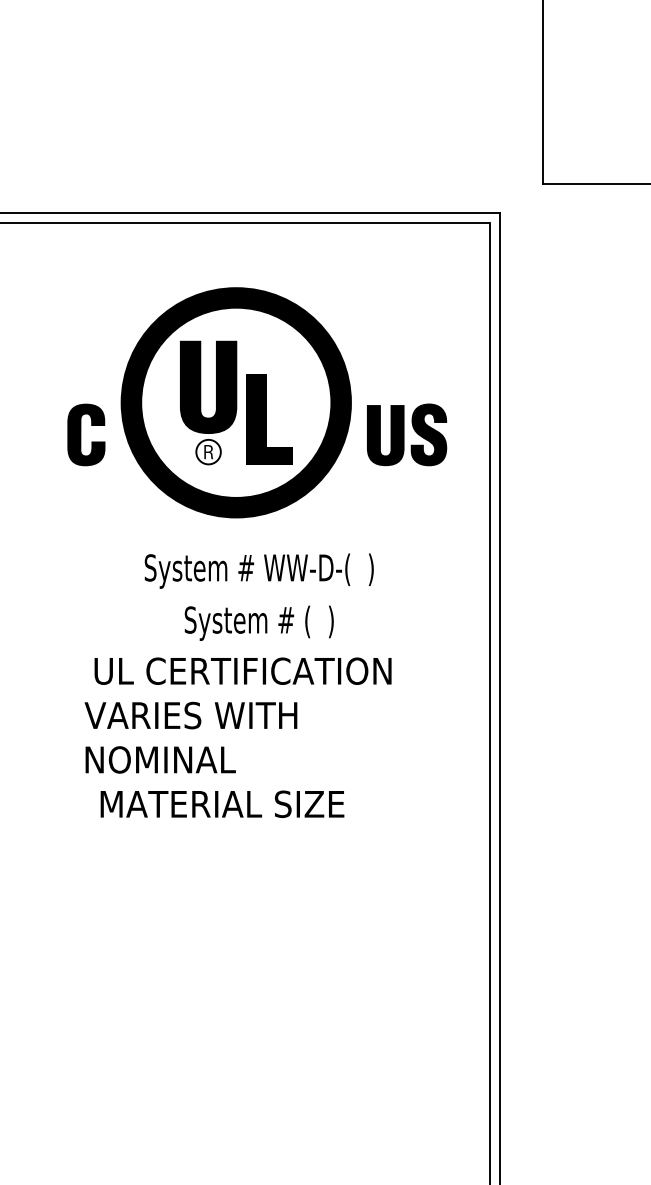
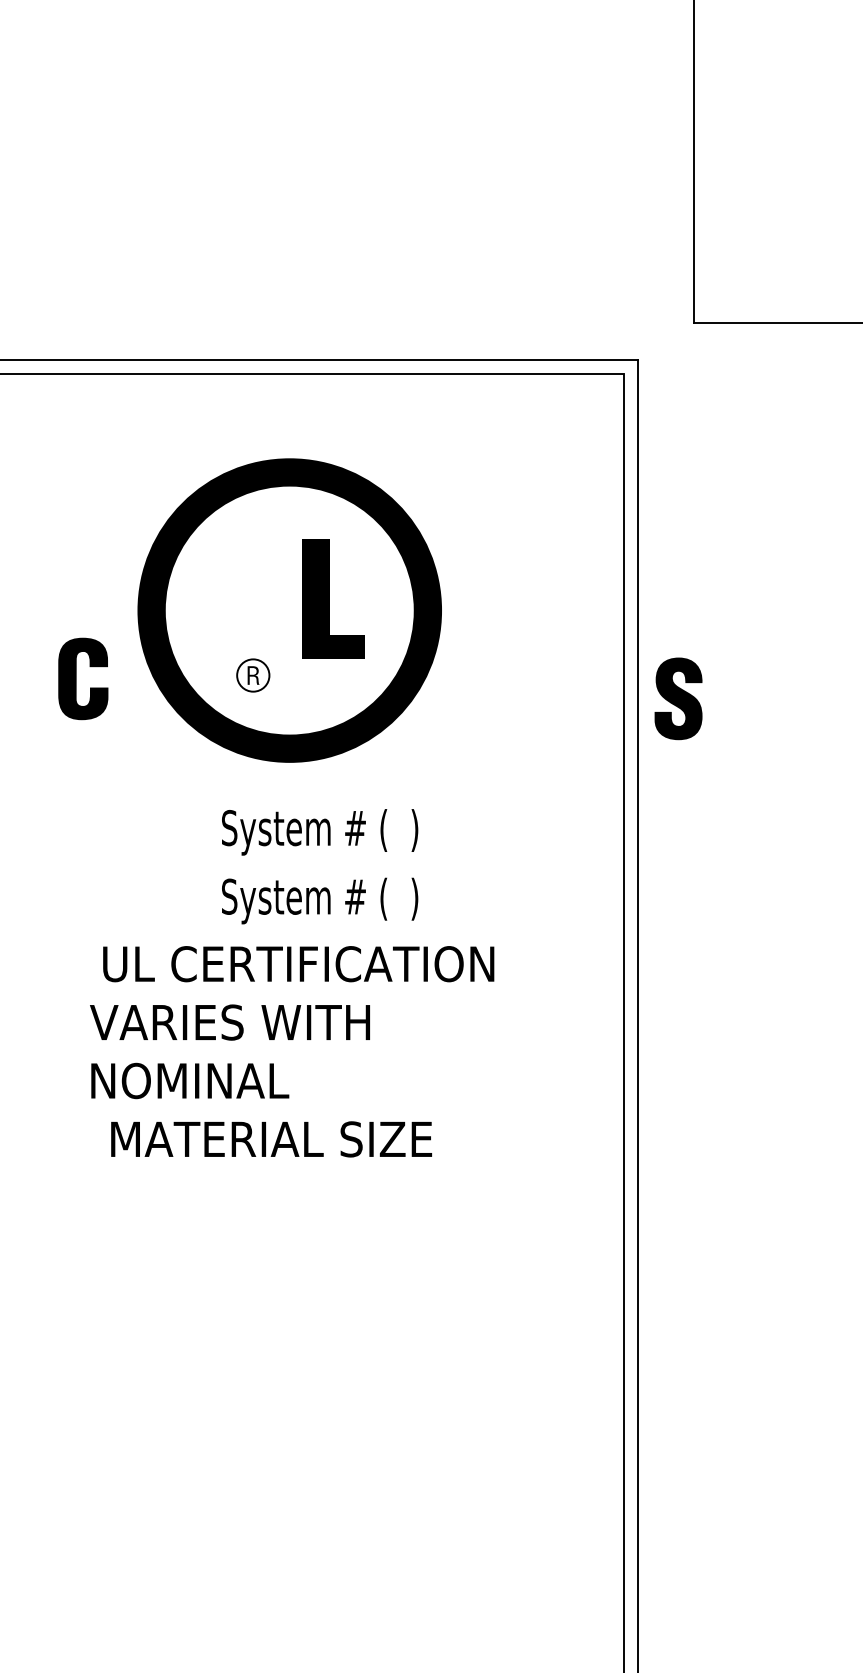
fill: (208, 386) -> (253, 589), removed
part: (269, 418) -> (333, 598), moved
part: (81, 434) -> (76, 678), moved
part: (428, 434) -> (678, 698), moved
fill: (385, 435) -> (486, 653), removed
text: (258, 571) -> (319, 832), System # WW-D-(  ) -> System # (  )

